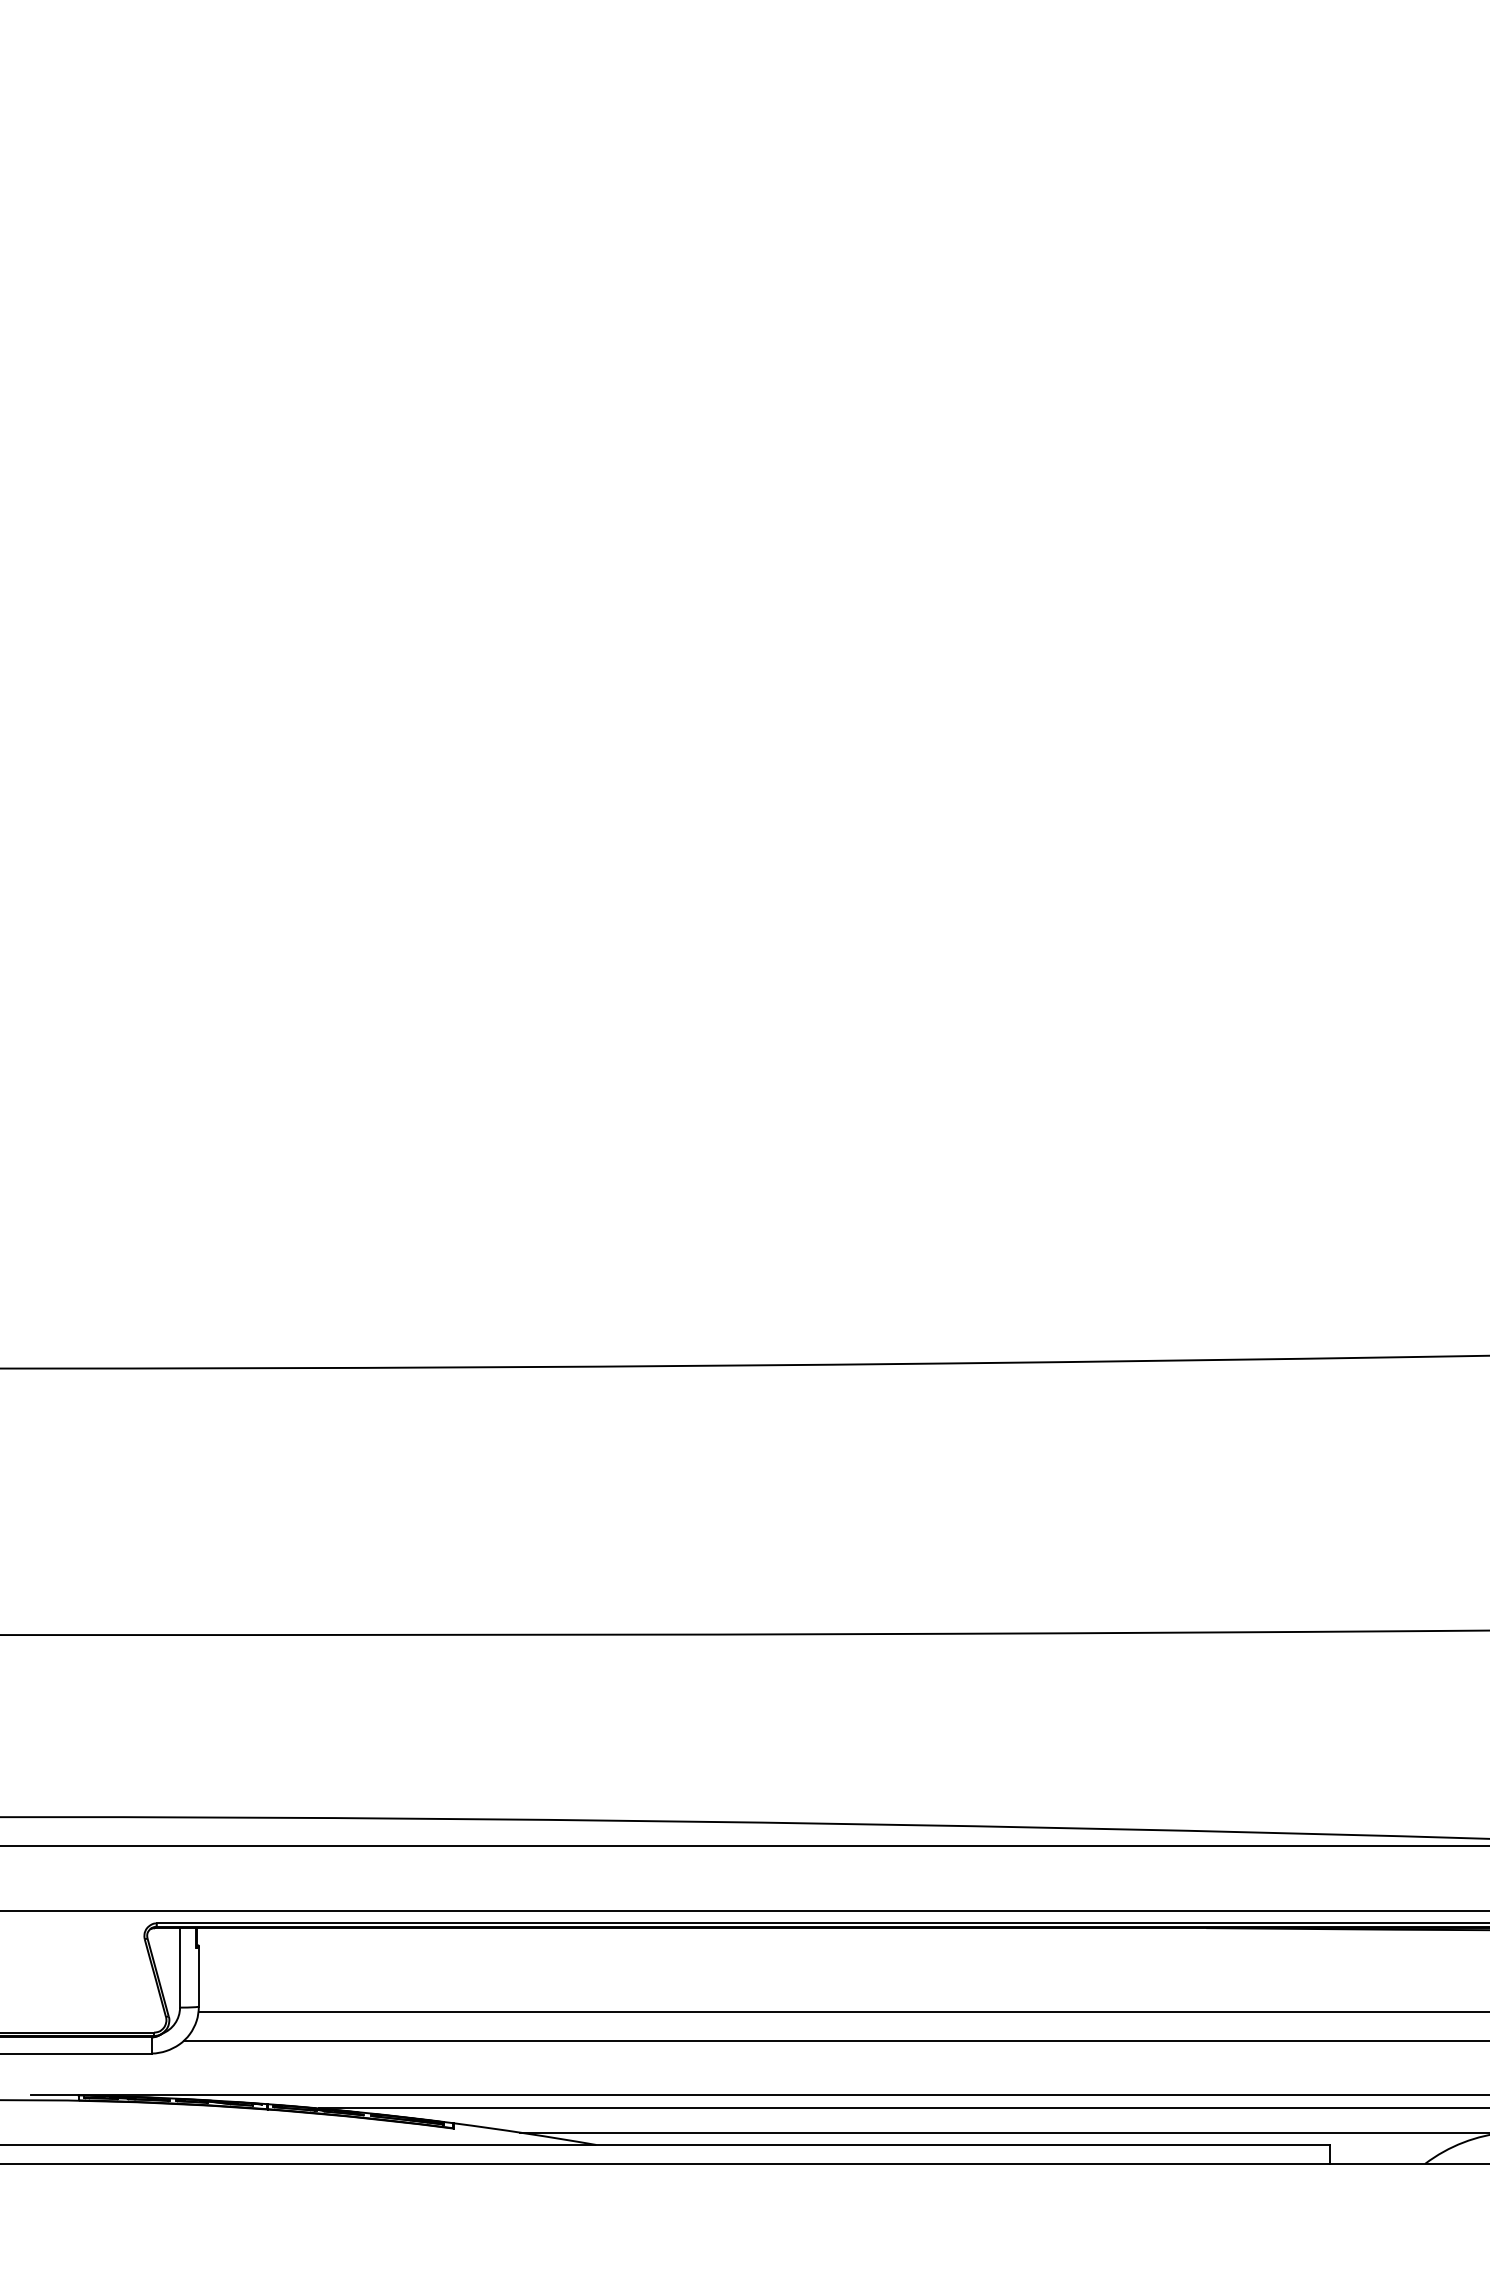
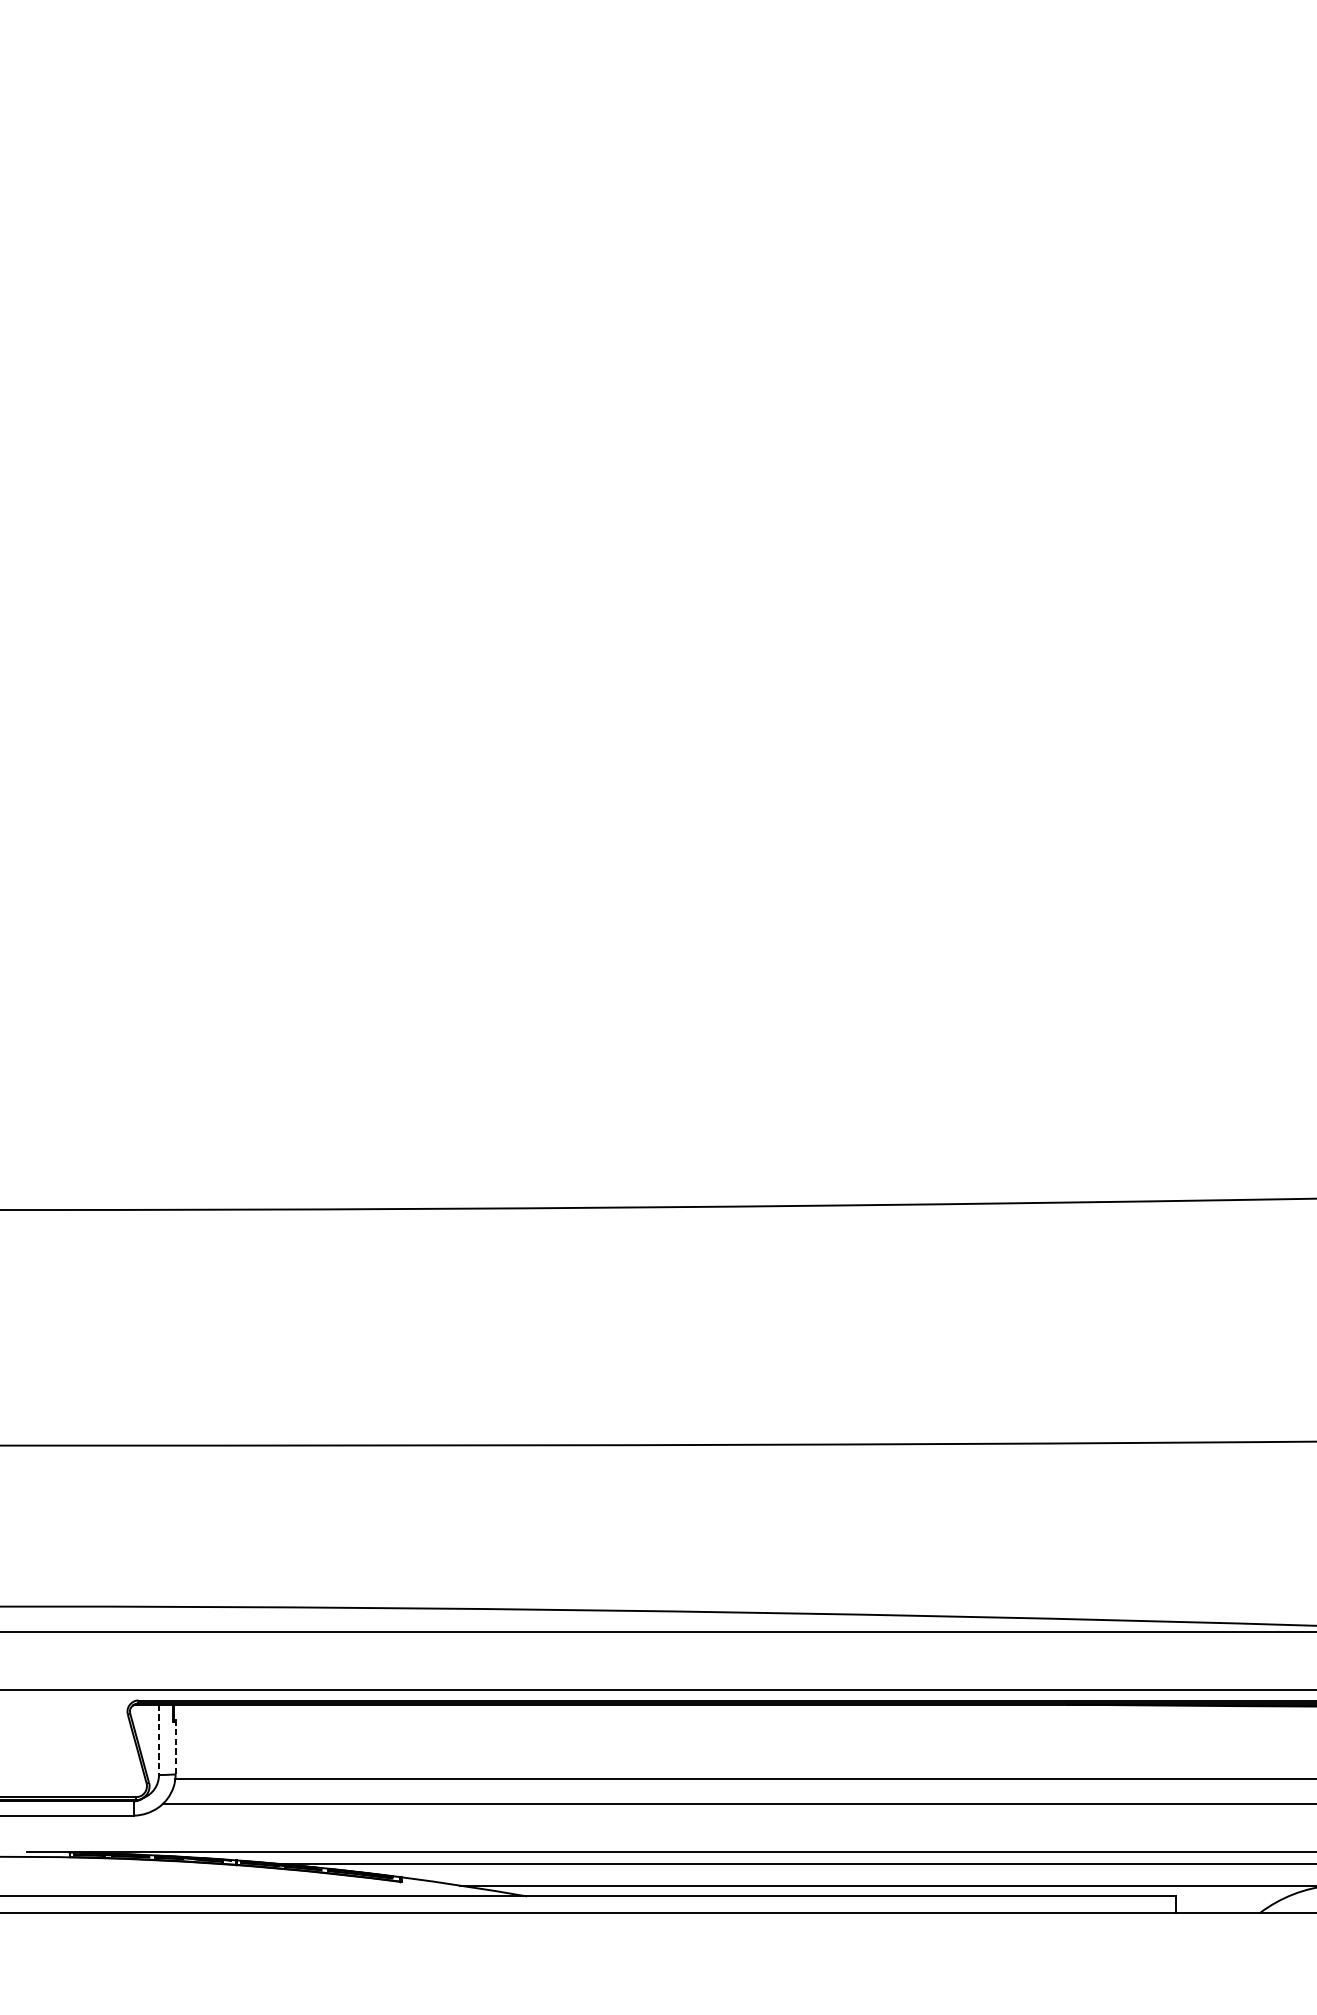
line: (180, 1967) -> (159, 1739), solid -> dashed
line: (198, 1976) -> (175, 1747), solid -> dashed

